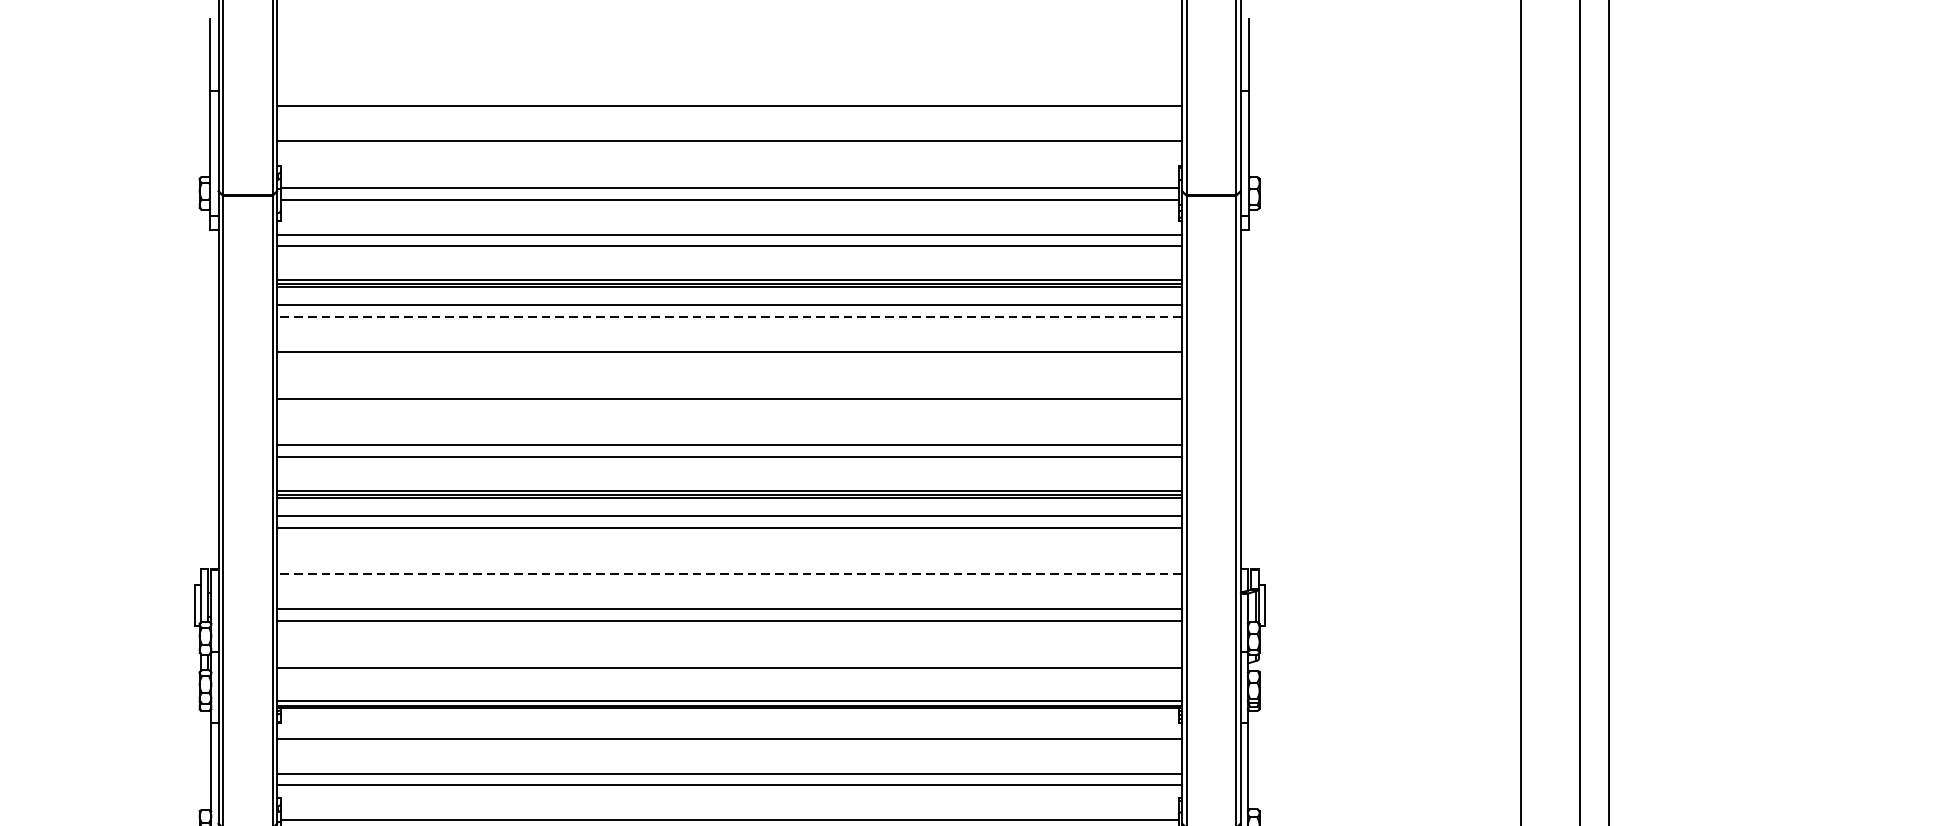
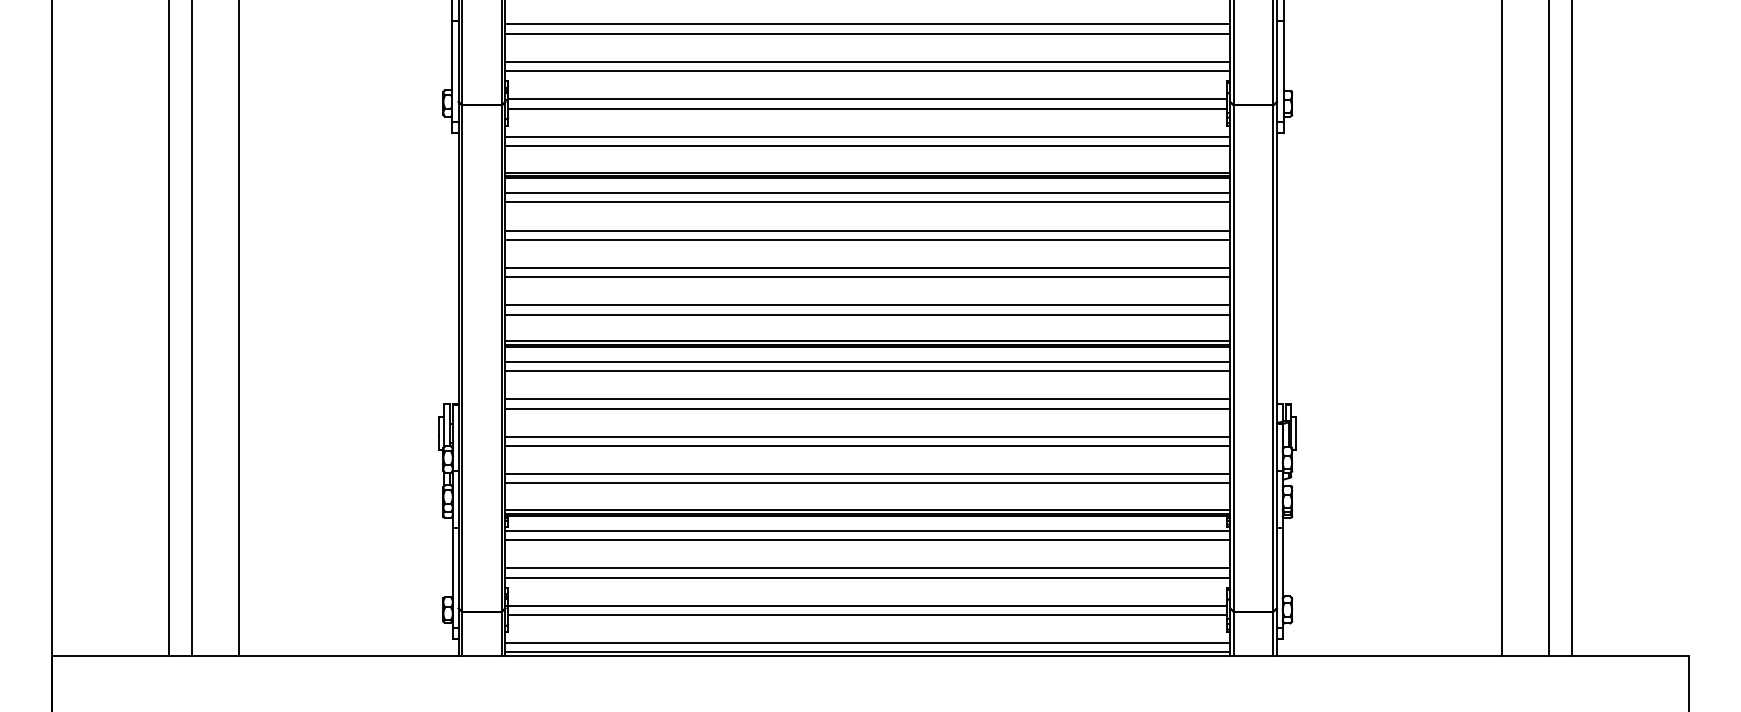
line: (729, 94) -> (867, 24), added
line: (729, 153) -> (867, 71), added
line: (729, 316) -> (867, 202), dashed -> solid
line: (729, 363) -> (867, 239), added
line: (729, 410) -> (867, 277), added
line: (729, 562) -> (867, 399), added
line: (729, 574) -> (867, 408), dashed -> solid
line: (729, 655) -> (867, 473), added
line: (729, 726) -> (867, 530), added

